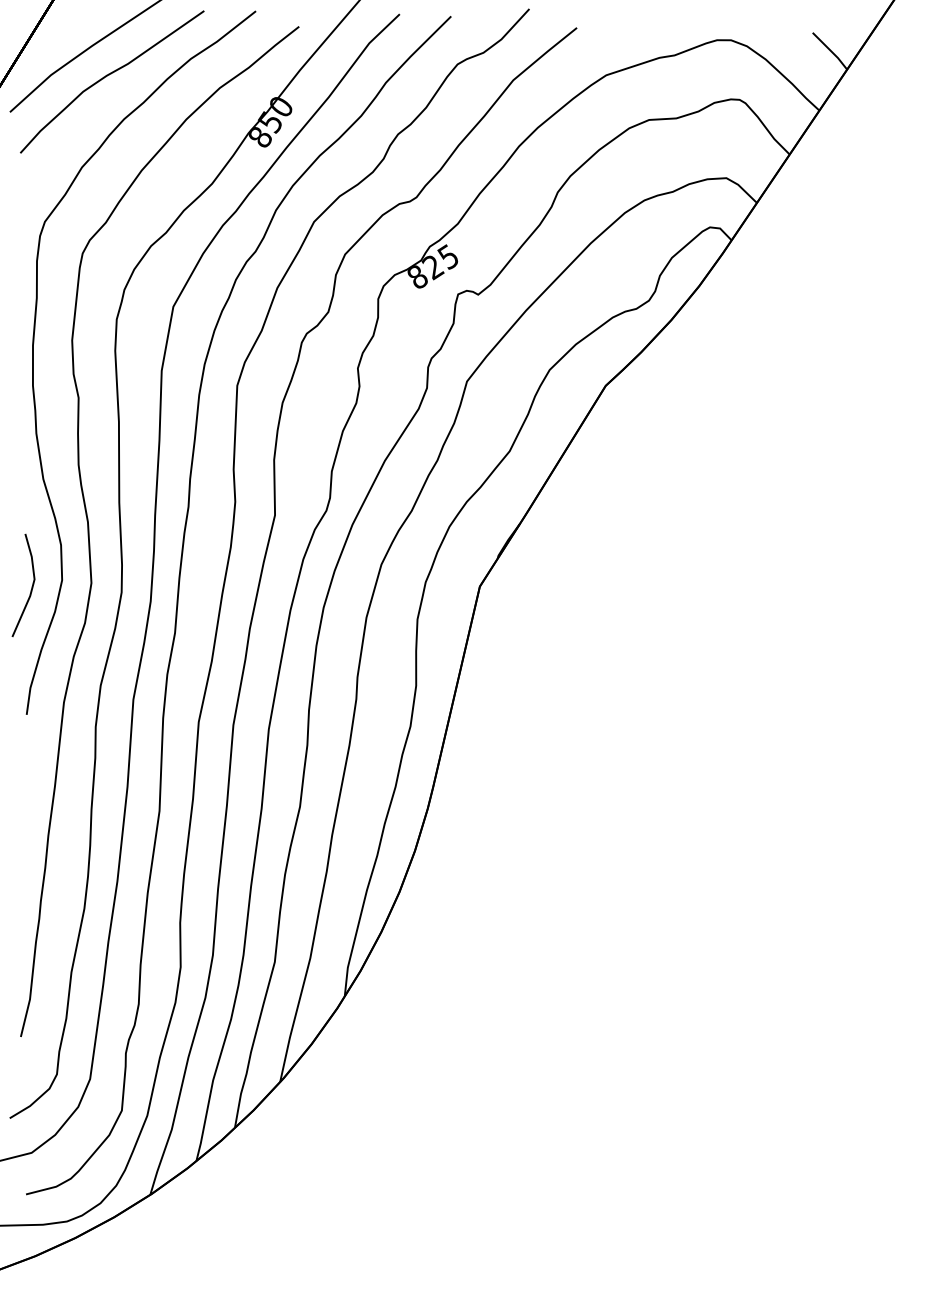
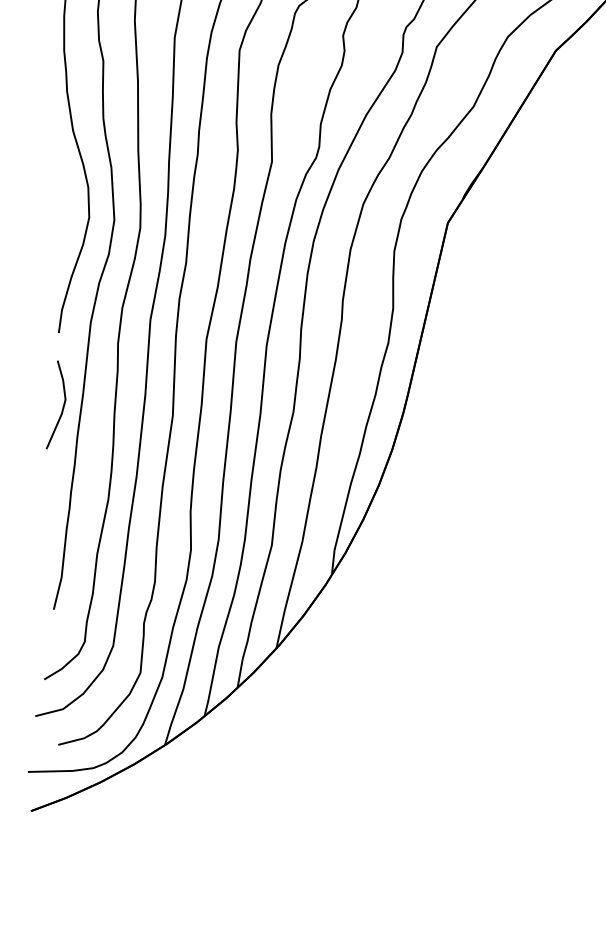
line: (31, 586) -> (62, 405), moved

